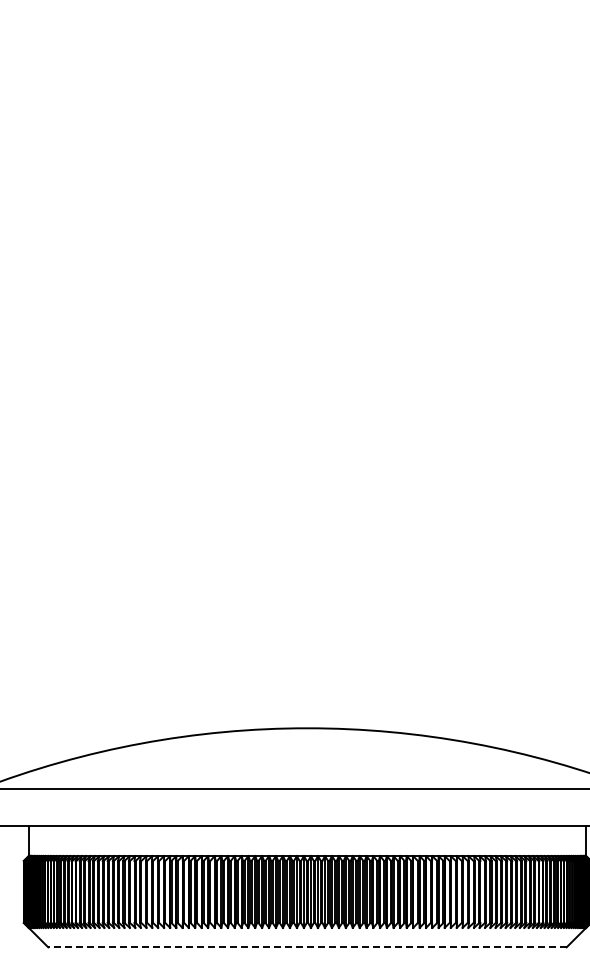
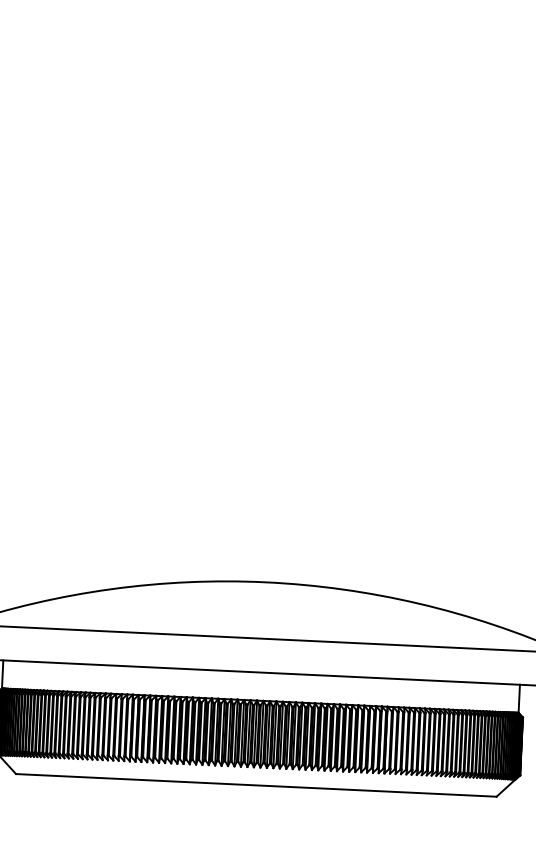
line: (306, 947) -> (255, 785), dashed -> solid

